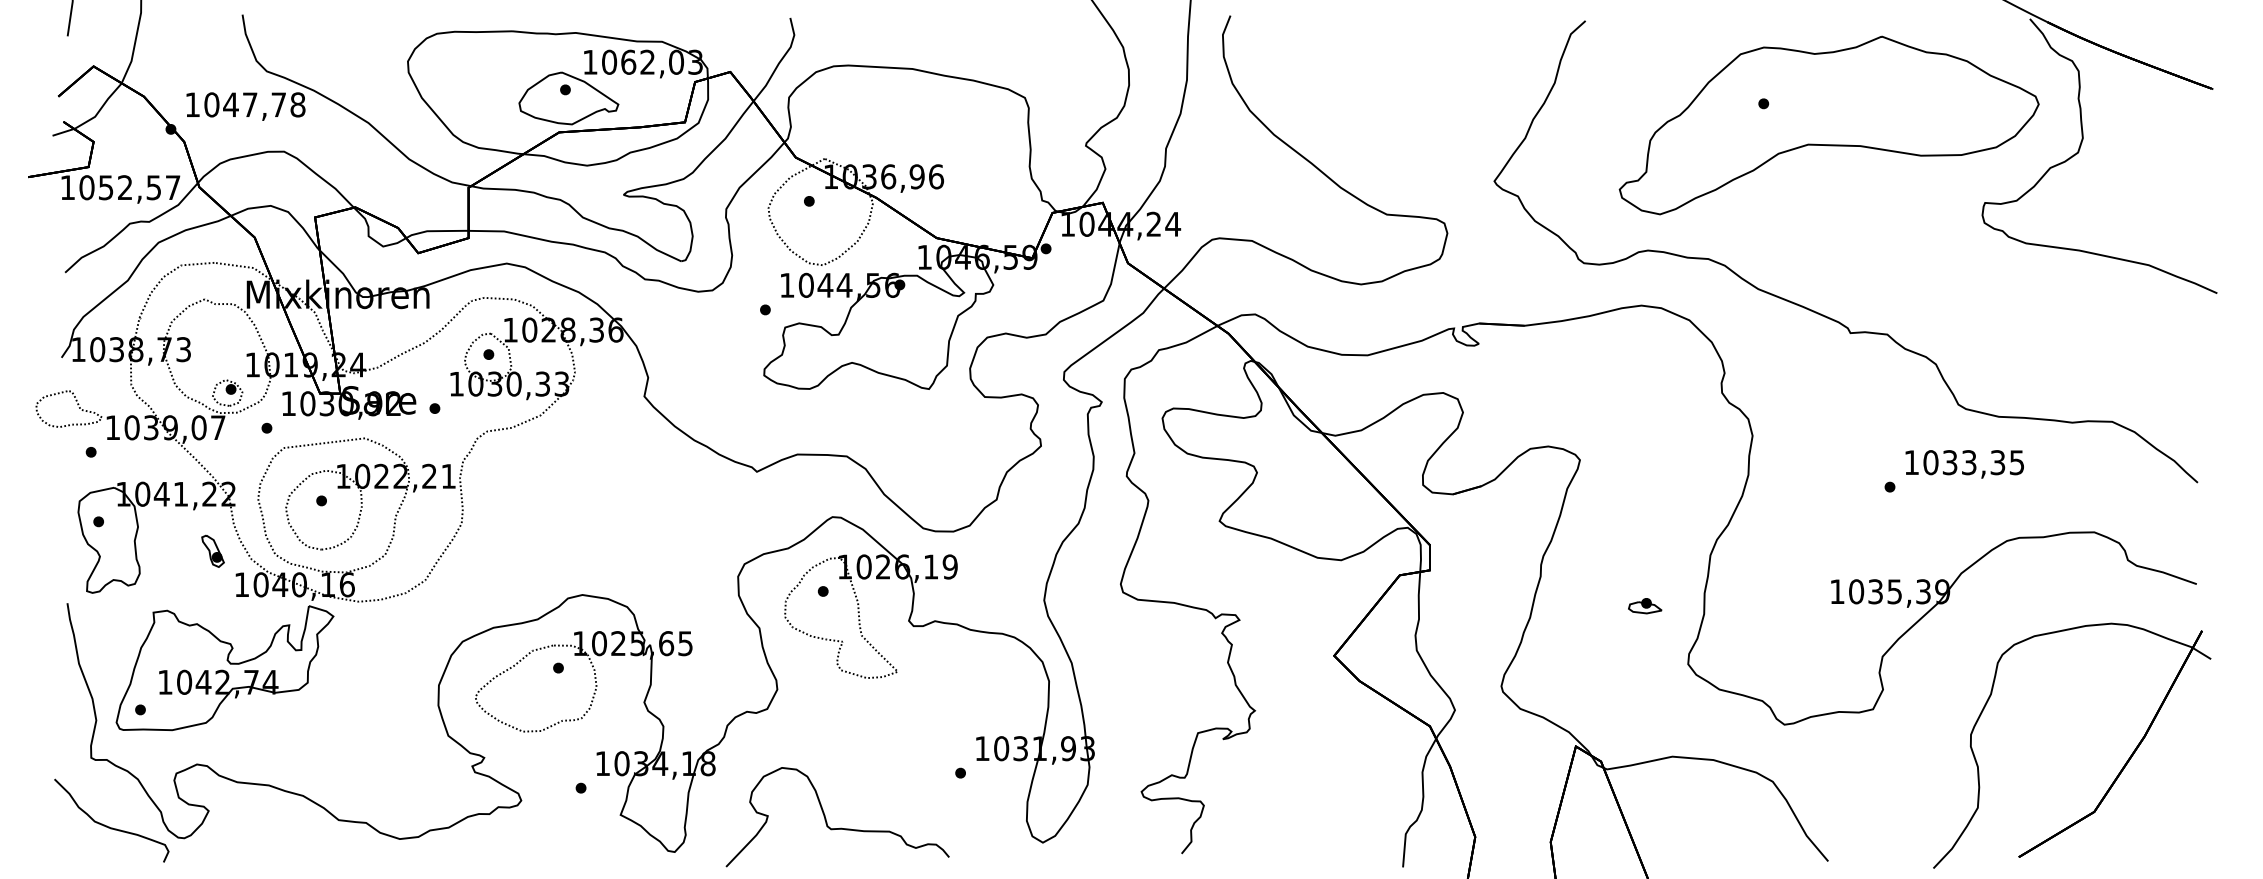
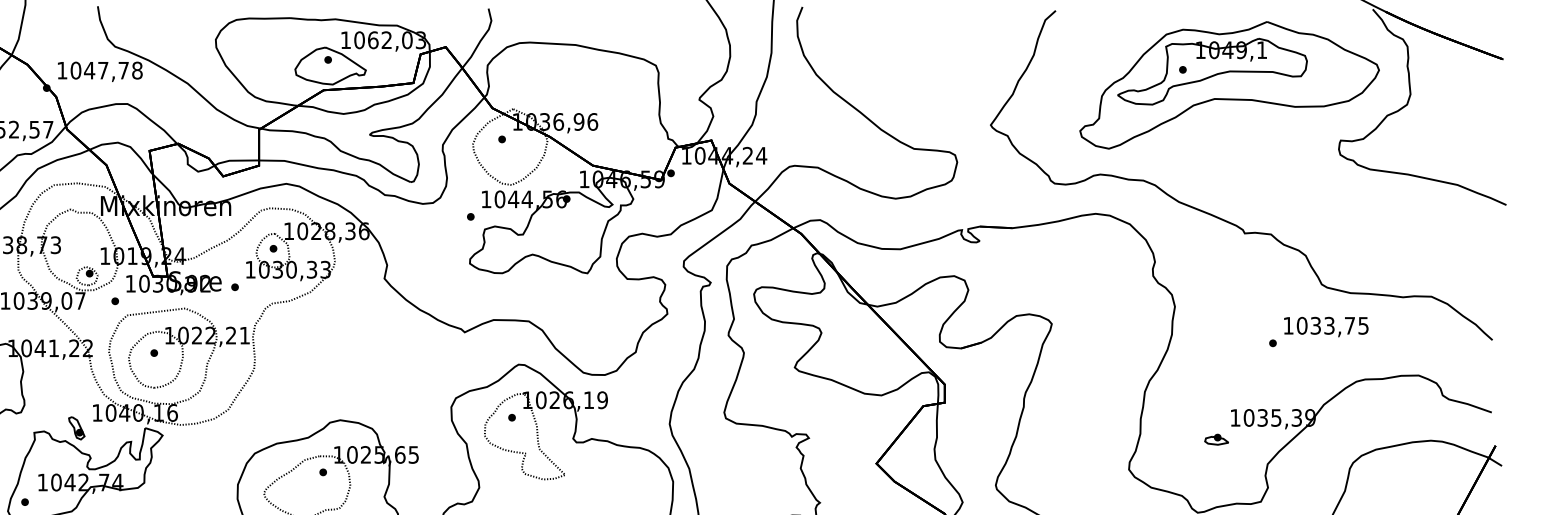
part: (1805, 106) -> (1212, 71), added
text: (1997, 462) -> (1349, 325), 1033,35 -> 1033,75
part: (212, 550) -> (76, 427), moved
part: (1645, 606) -> (1216, 439), moved

